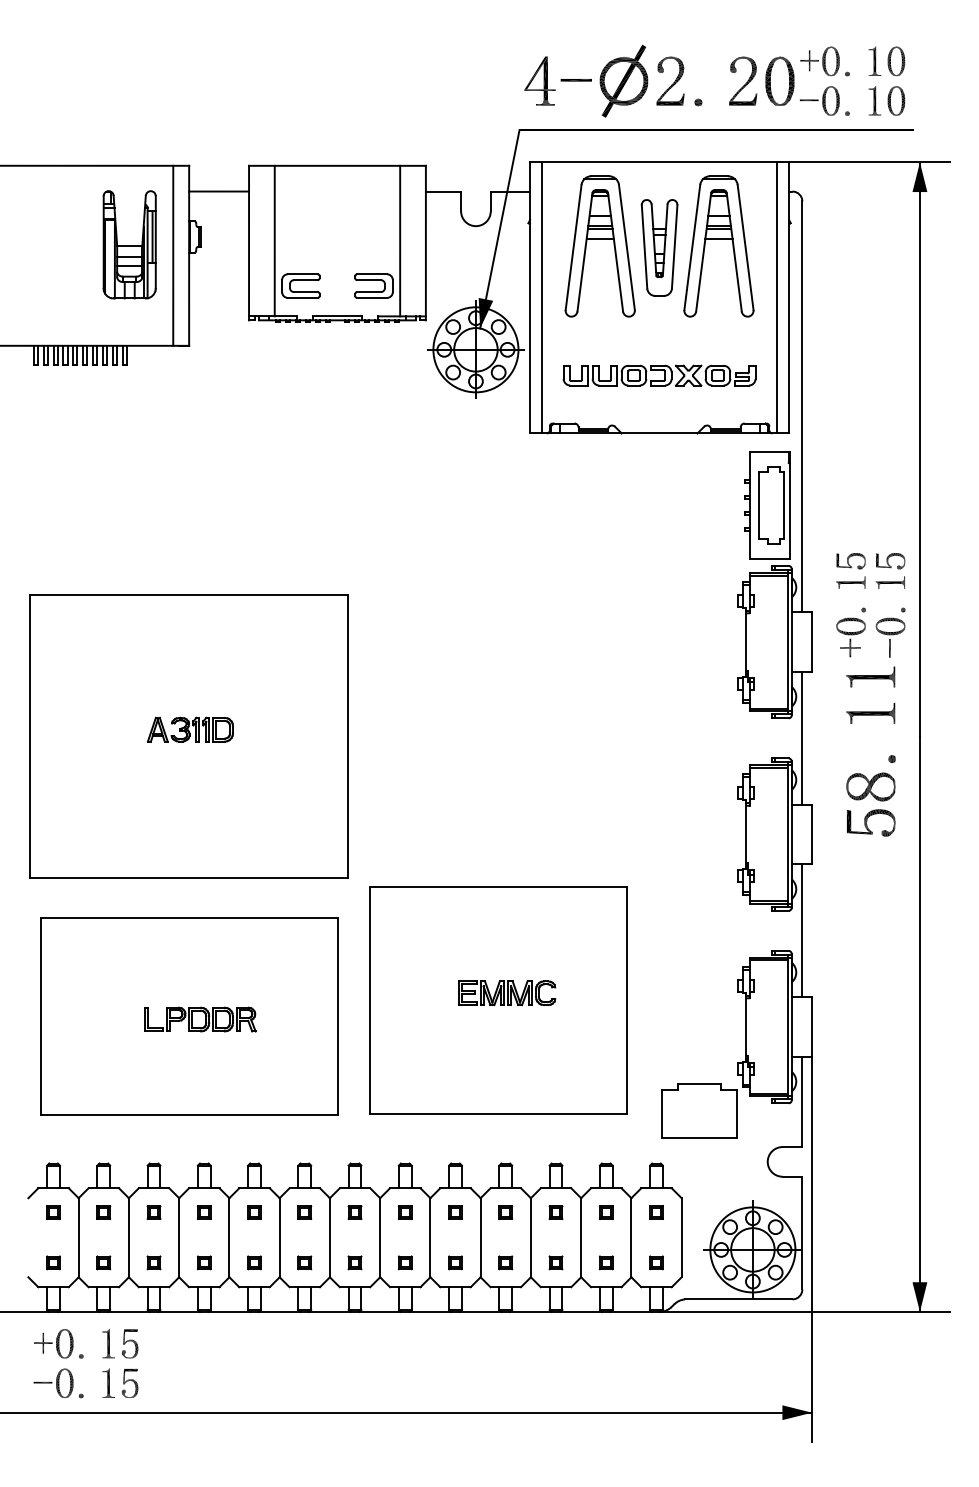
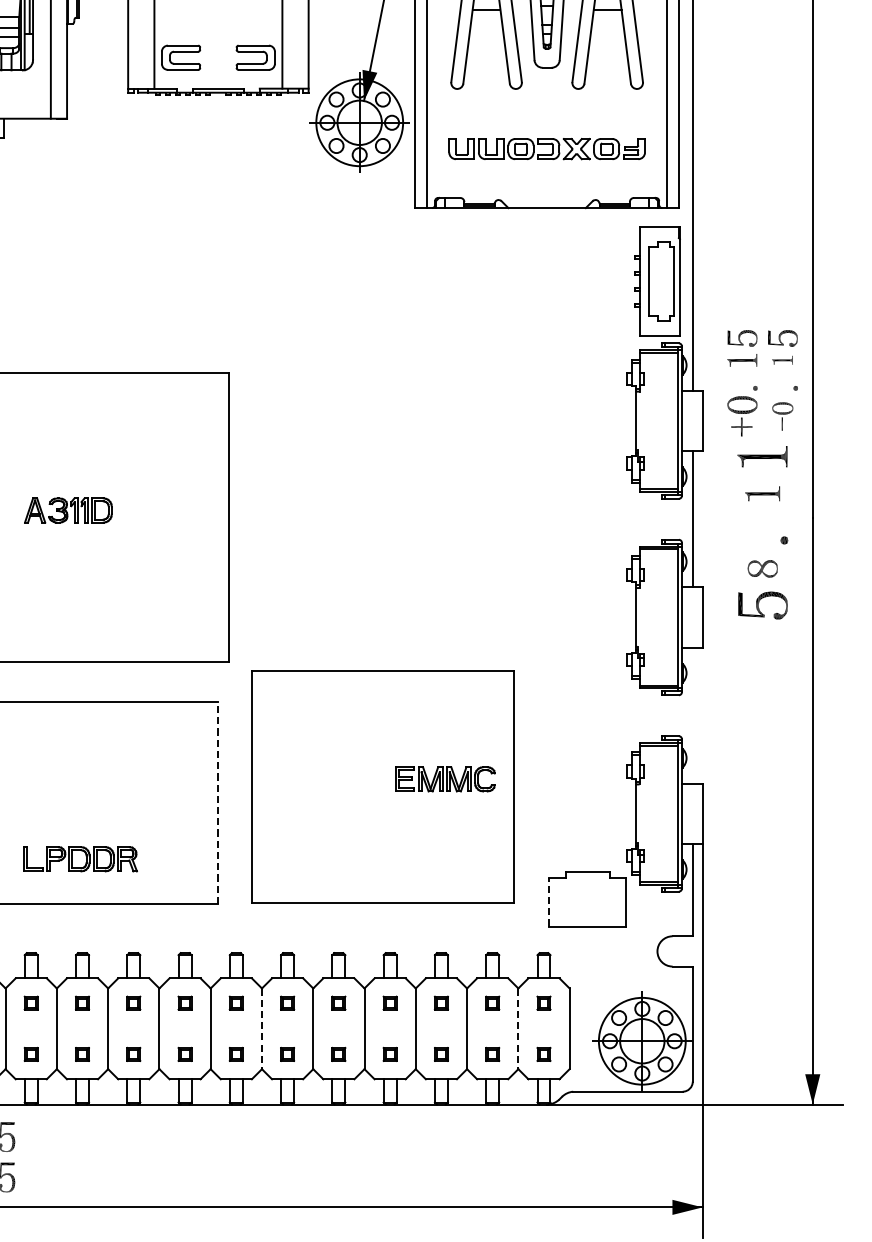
part: (889, 582) -> (781, 360), size x0.7
part: (890, 637) -> (782, 416), size x0.7
part: (870, 713) -> (762, 493), size x0.7
part: (870, 786) -> (762, 568), size x0.6
line: (802, 930) -> (692, 715), removed
part: (507, 993) -> (445, 779), moved
line: (337, 1016) -> (218, 803), solid -> dashed
part: (200, 1019) -> (80, 859), moved
line: (661, 1113) -> (549, 902), solid -> dashed
line: (380, 1237) -> (262, 1028), solid -> dashed
line: (631, 1237) -> (518, 1028), solid -> dashed

